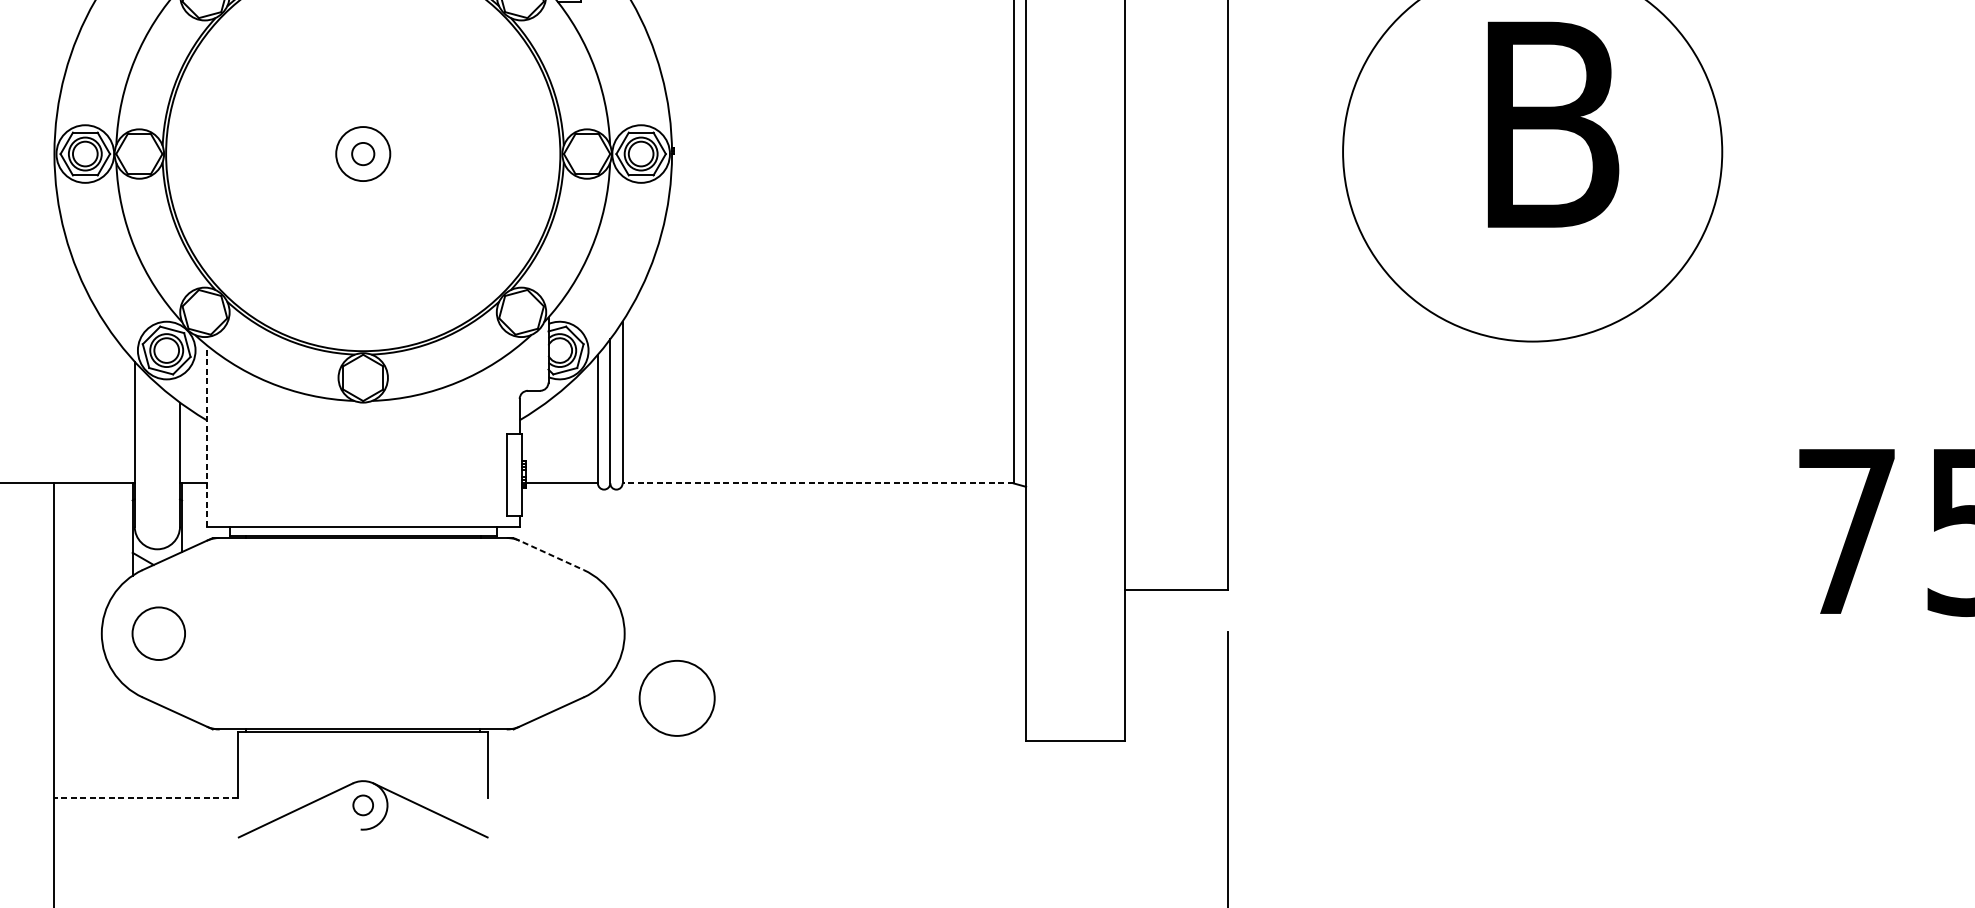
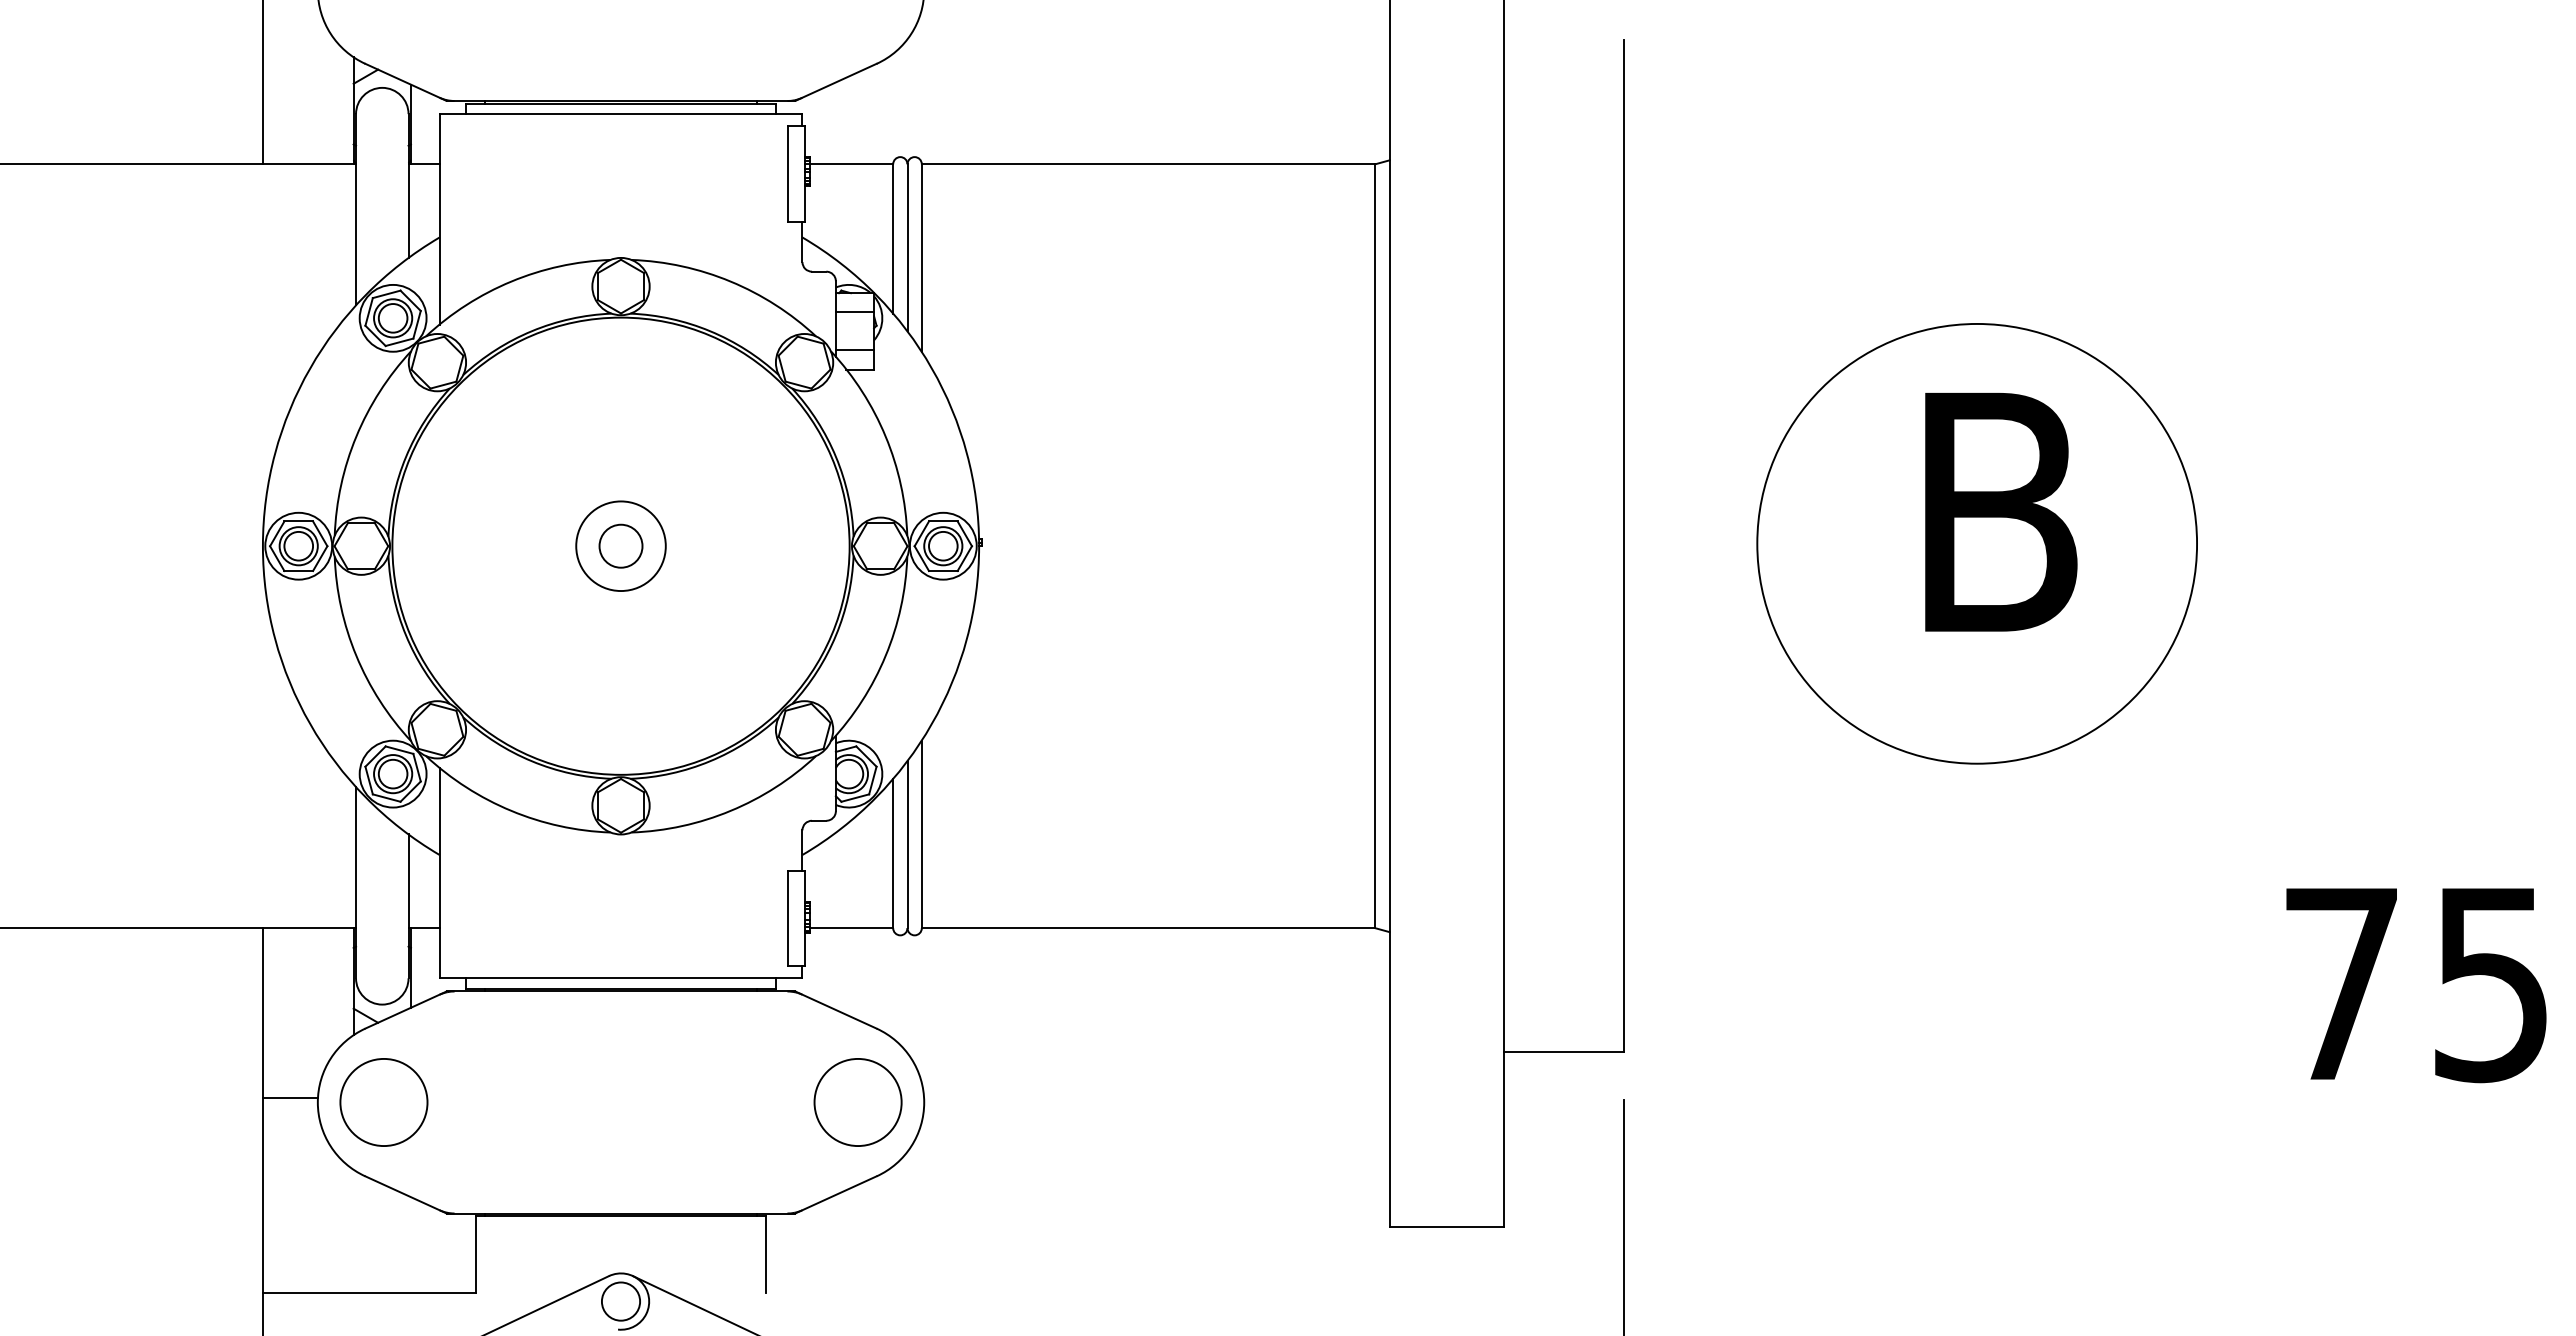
circle: (362, 153) -> (620, 545), size x1.67
circle: (362, 154) -> (620, 546), size x1.43
line: (206, 435) -> (439, 872), dashed -> solid
line: (818, 483) -> (1148, 928), dashed -> solid
line: (549, 554) -> (836, 1010), dashed -> solid
line: (77, 629) -> (289, 1097), added
circle: (158, 633) -> (383, 1102), size x1.43
circle: (676, 698) -> (857, 1102), moved
line: (145, 798) -> (368, 1293), dashed -> solid
circle: (362, 805) -> (620, 1301), size x1.67

